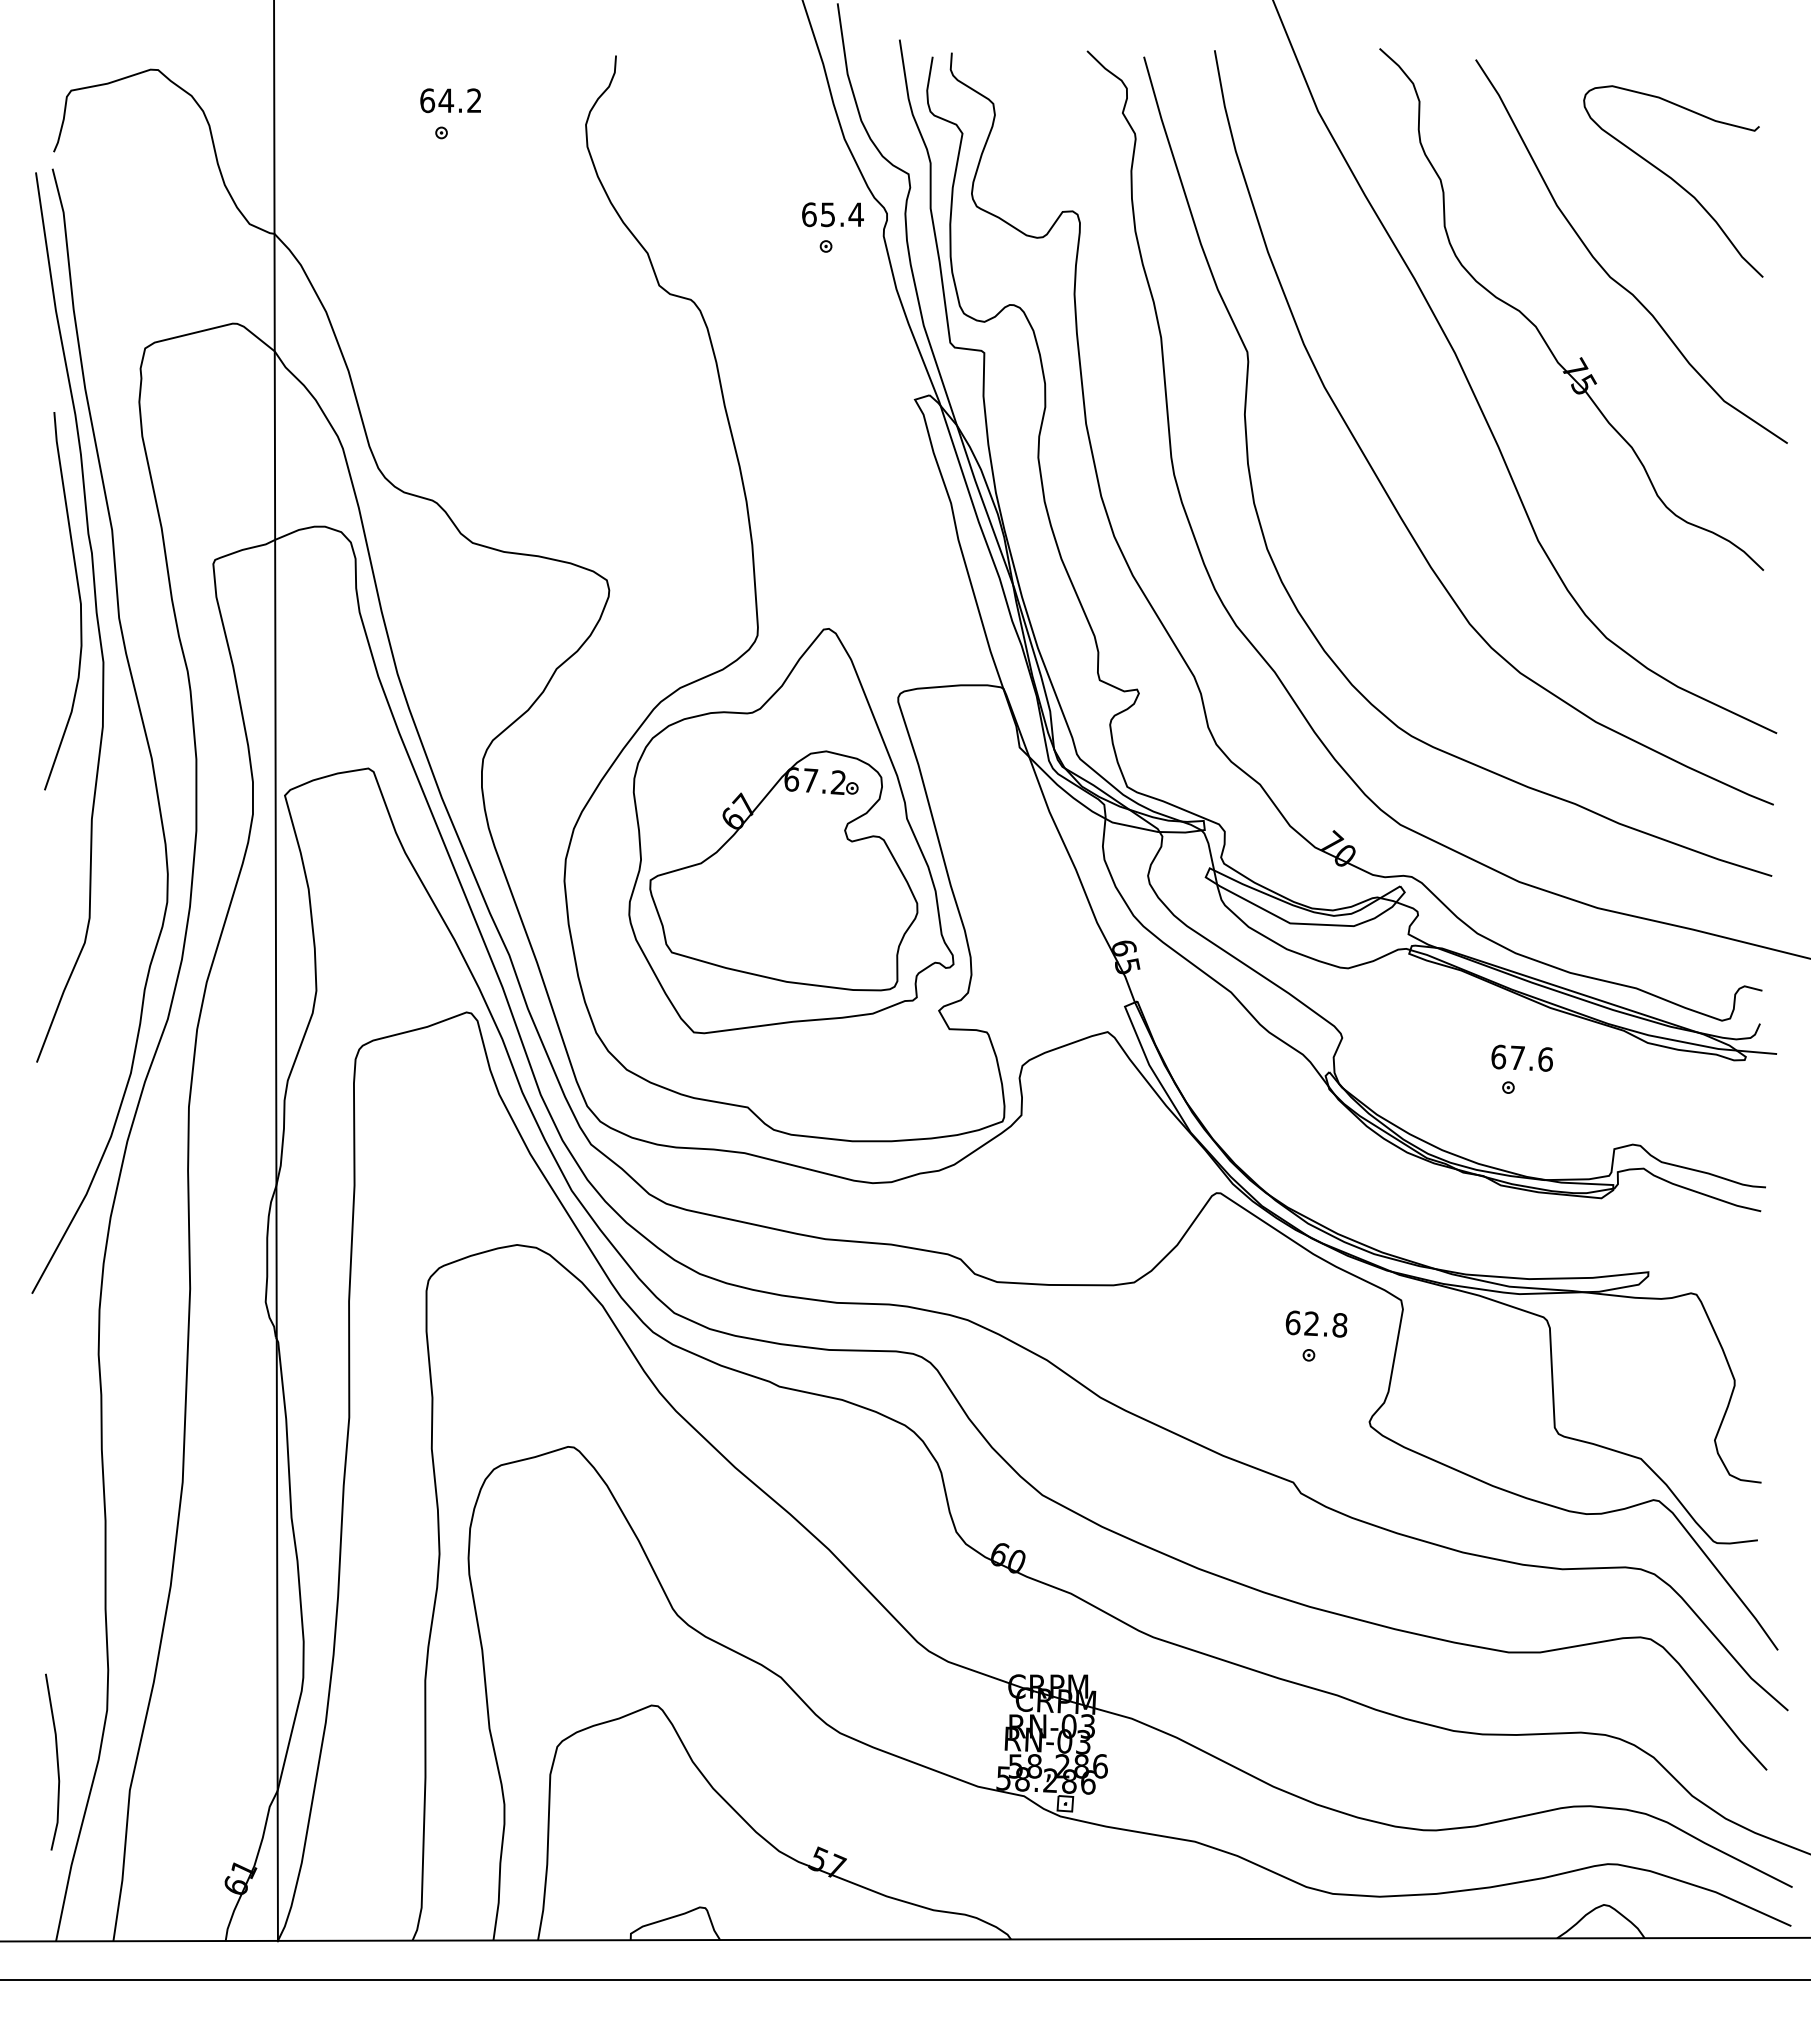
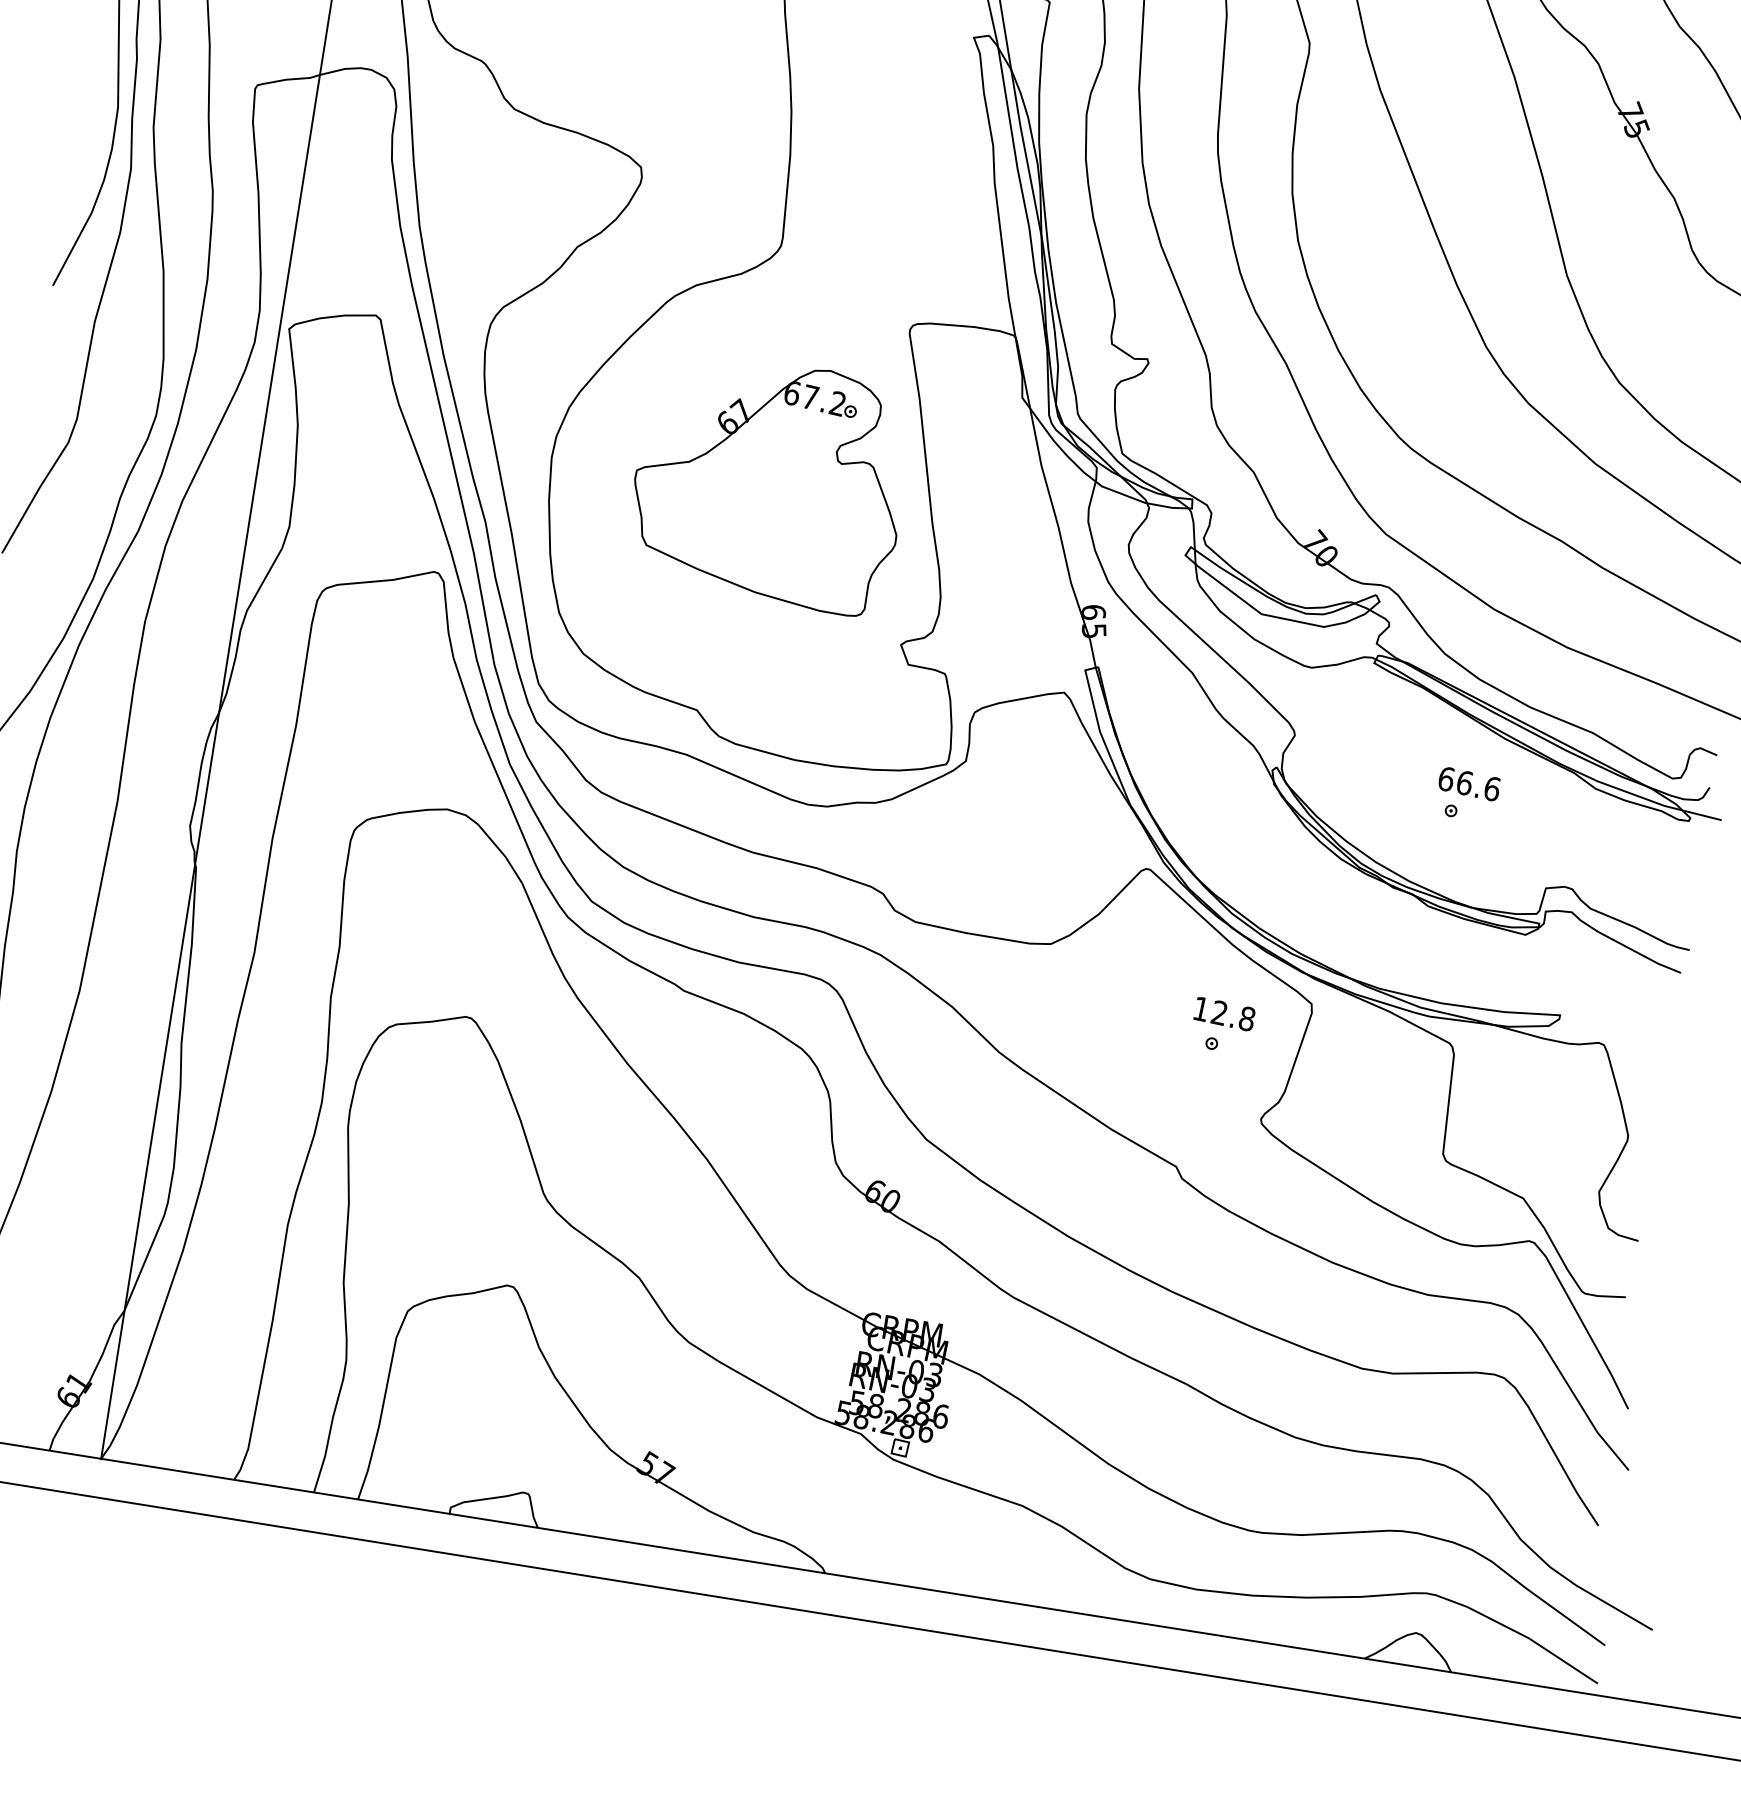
part: (791, 831) -> (783, 444), removed
text: (1517, 1057) -> (1464, 782), 67.6 -> 66.6
text: (1292, 1322) -> (1200, 1008), 62.8 -> 12.8

